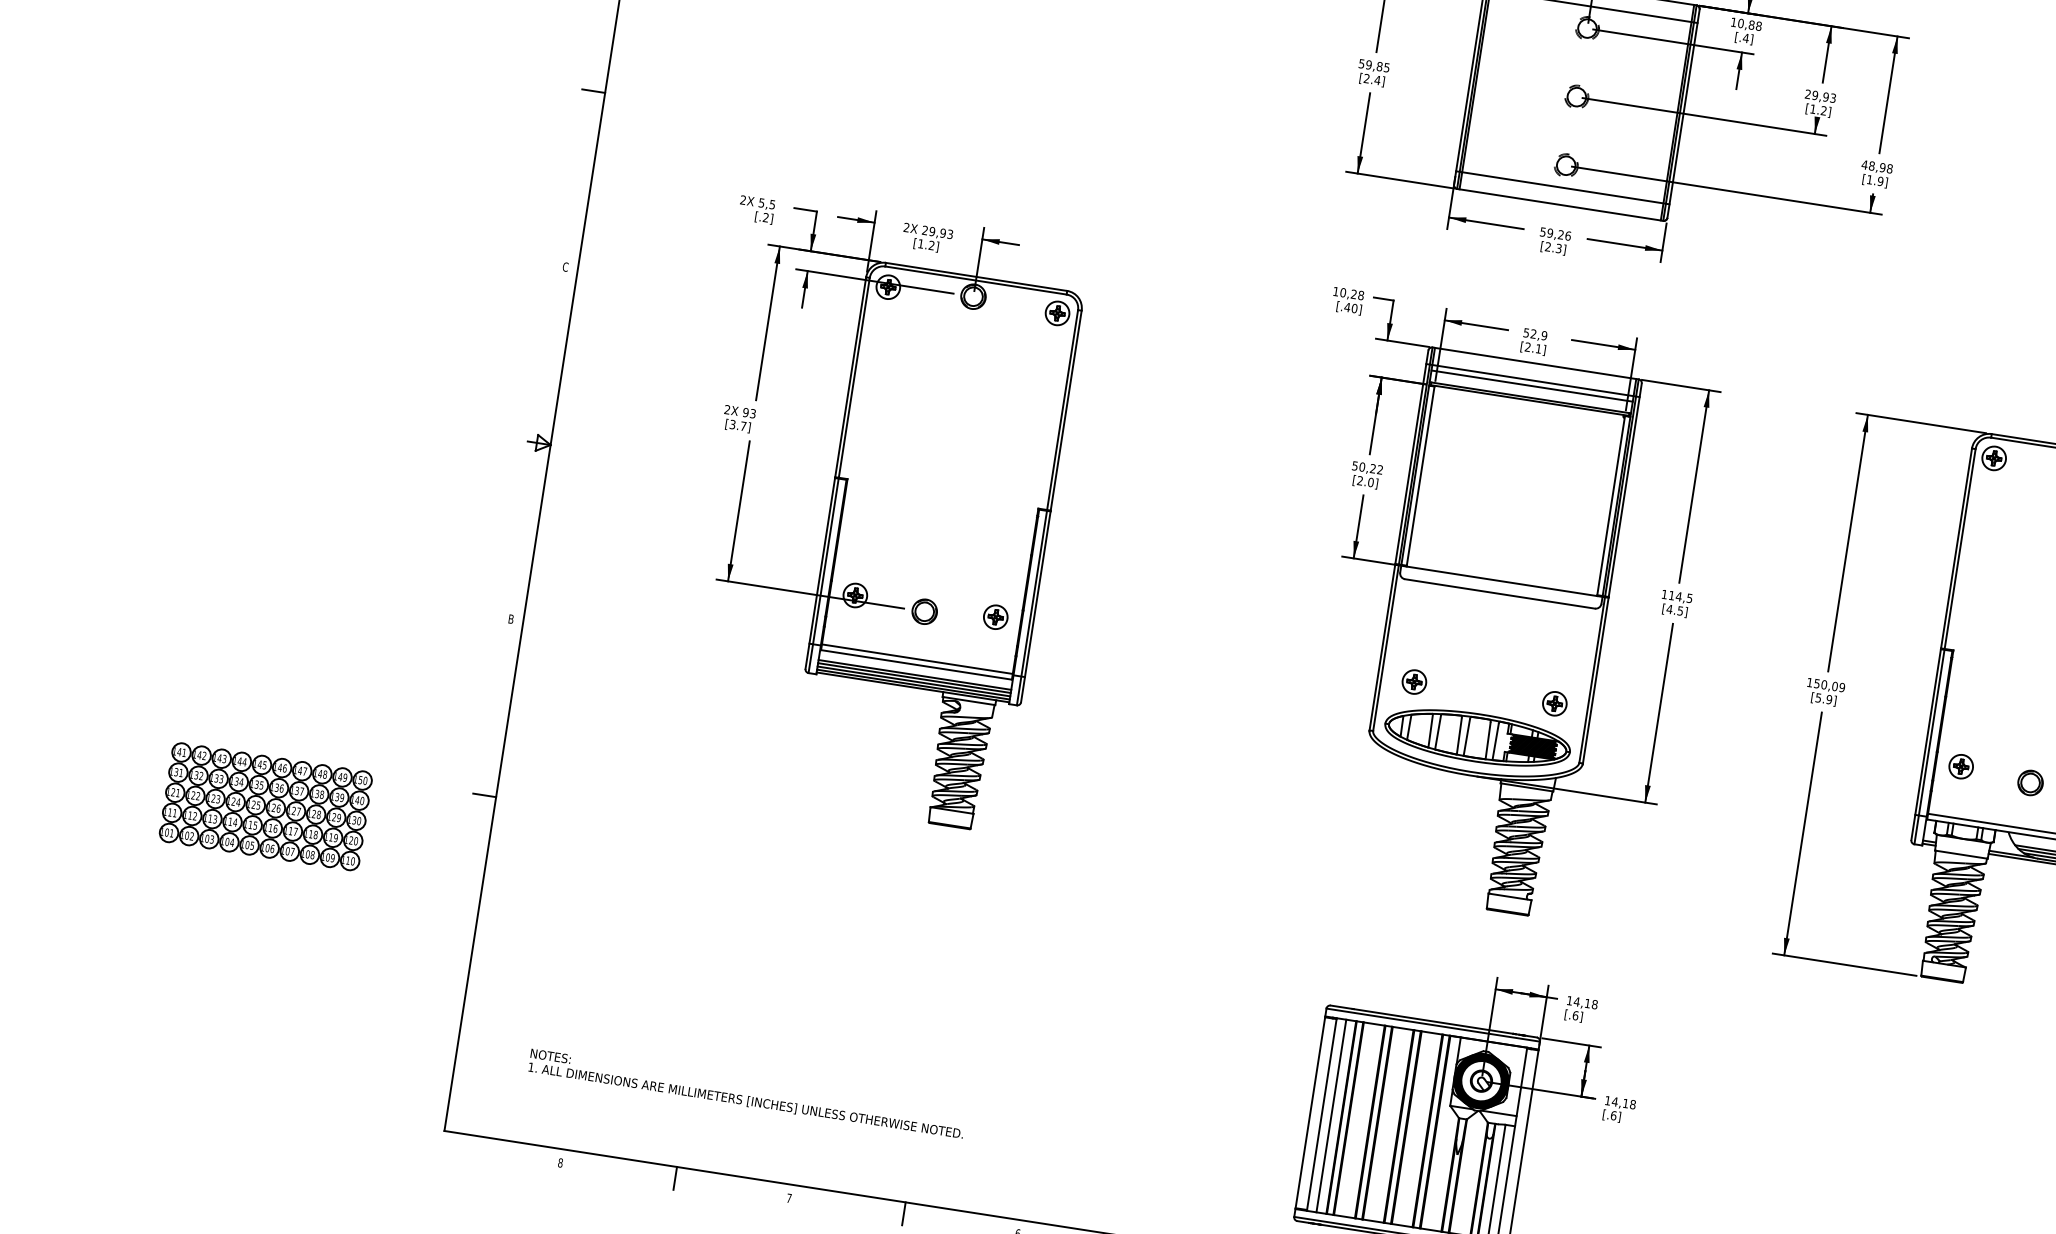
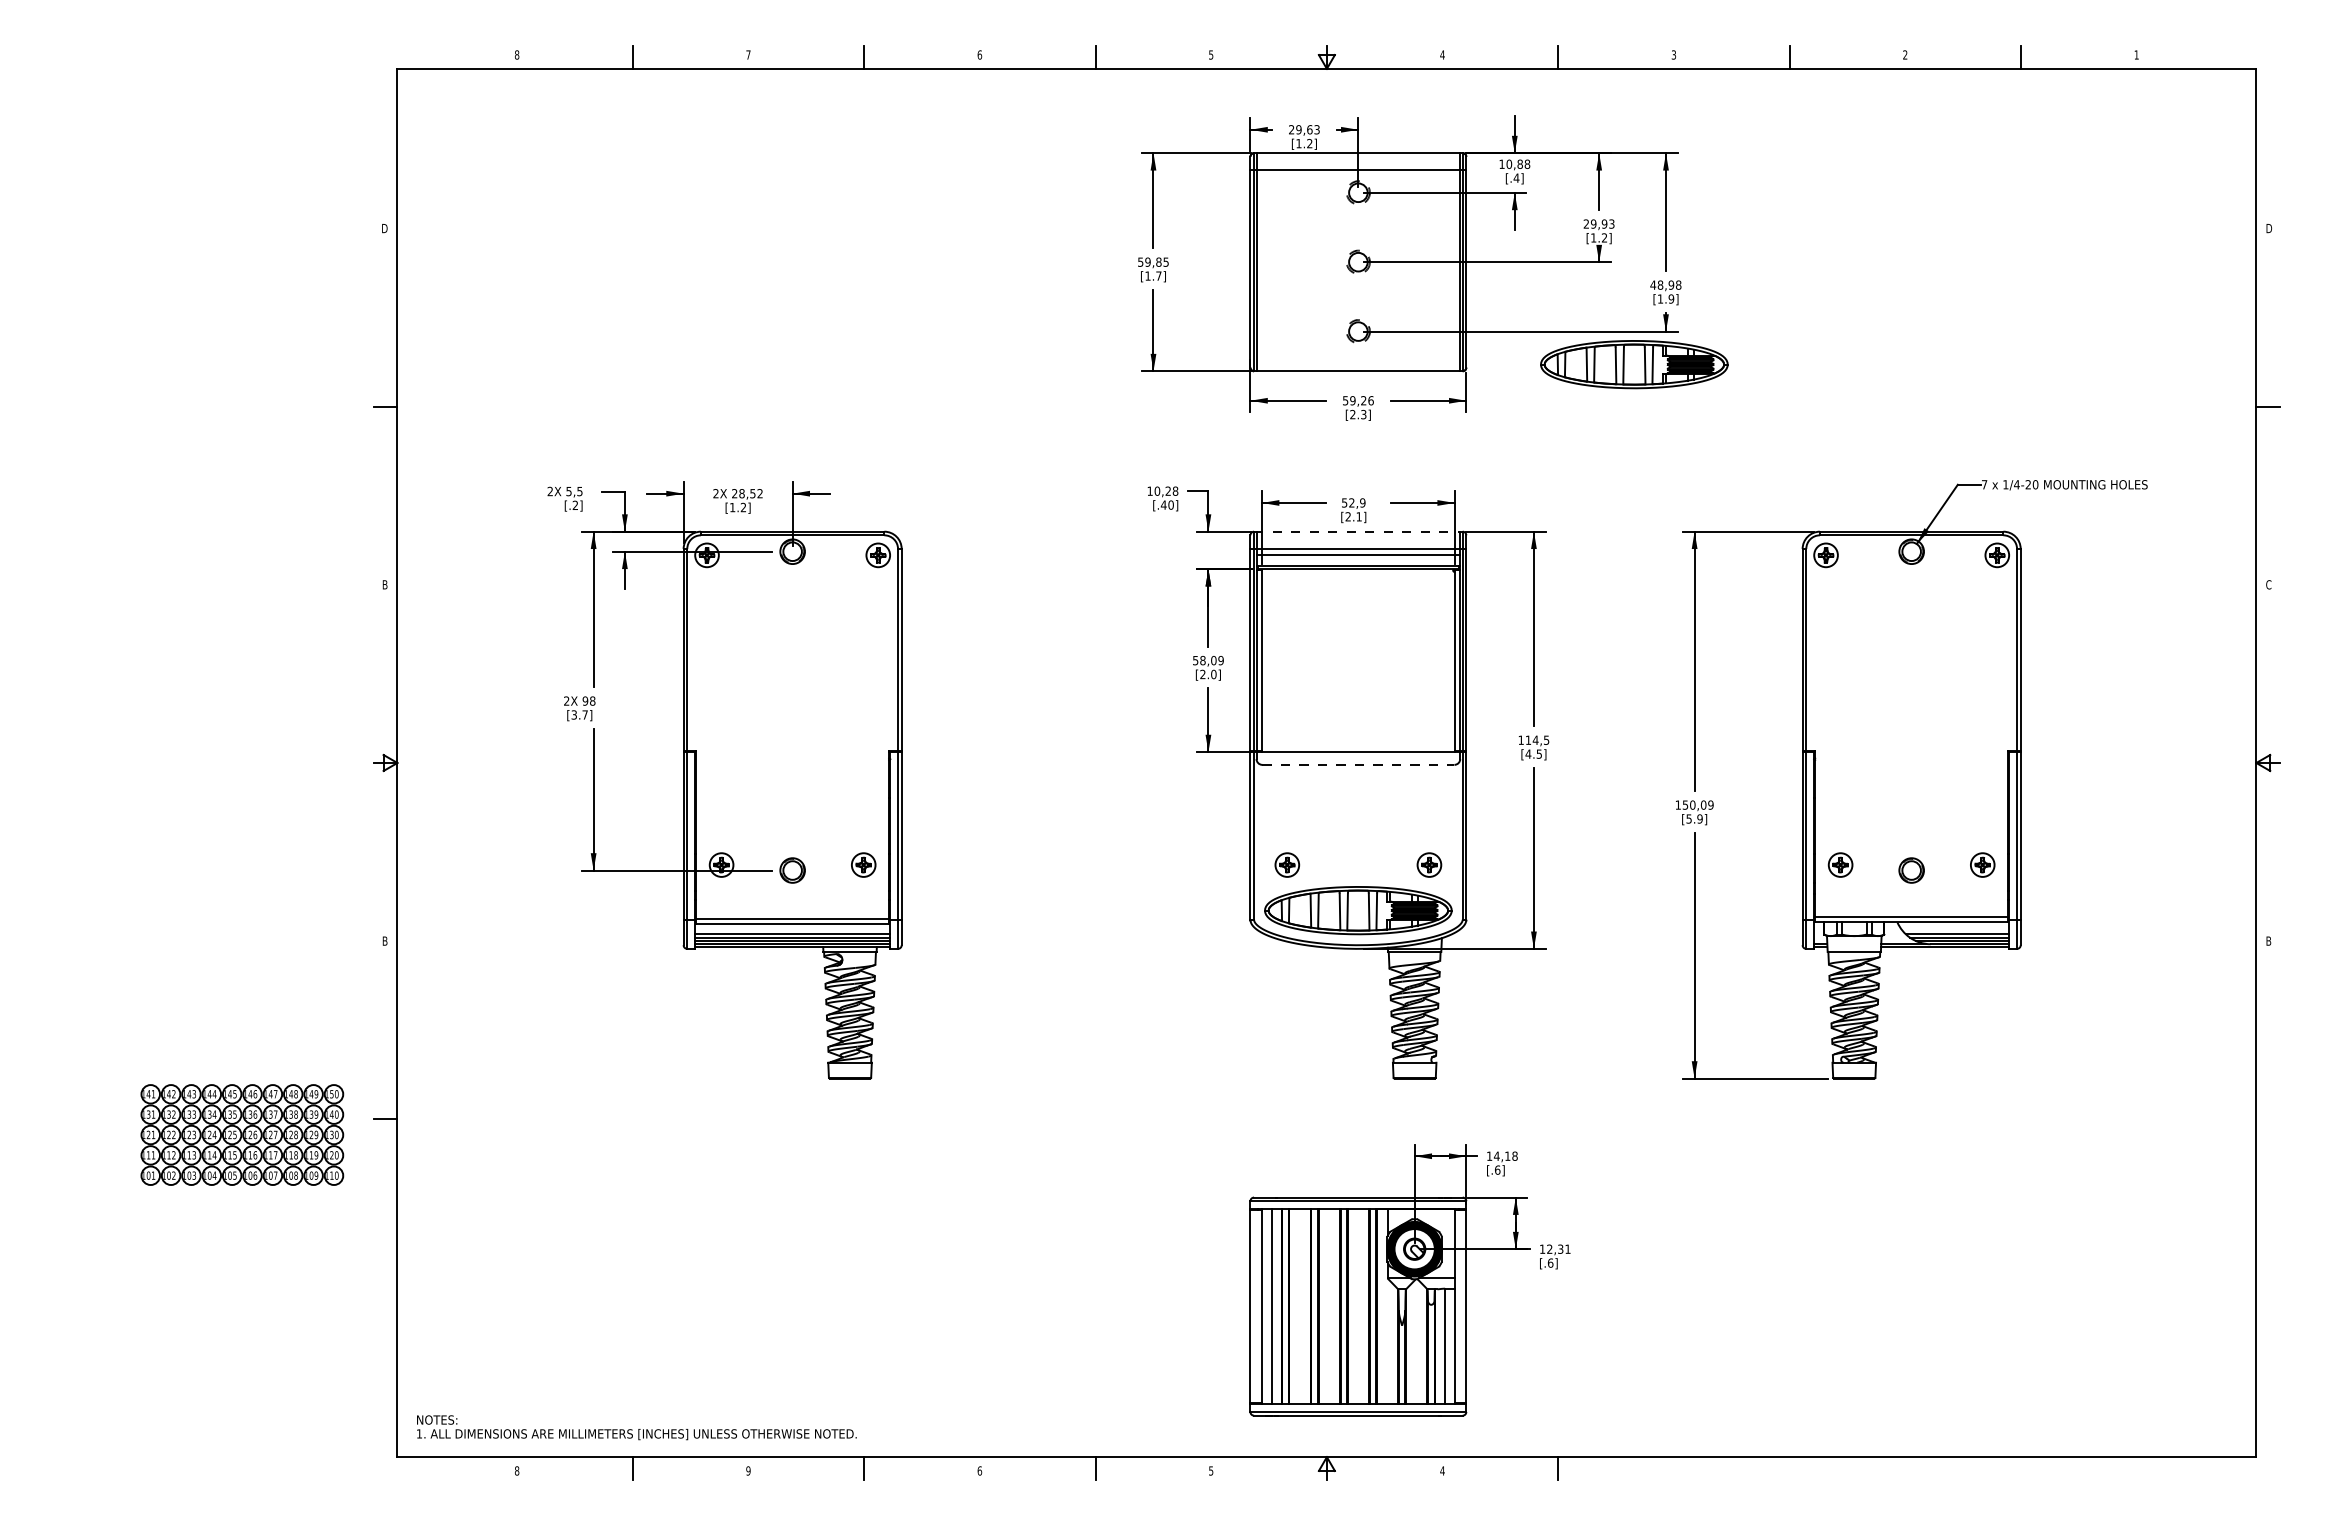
text: (1372, 78) -> (1153, 275), [2.4] -> [1.7]
line: (1563, 187) -> (1358, 353), removed
text: (940, 232) -> (750, 493), 29,93 -> 28,52
part: (1834, 240) -> (1634, 364), added
text: (565, 266) -> (384, 584), C -> B
line: (1535, 363) -> (1358, 531), solid -> dashed
text: (752, 413) -> (592, 700), 93 -> 98
text: (1370, 468) -> (1211, 660), 50,22 -> 58,09
line: (1500, 593) -> (1358, 764), solid -> dashed
part: (266, 806) -> (242, 1134), moved
text: (746, 1094) -> (636, 1427), moved
text: (1623, 1102) -> (1558, 1248), 14,18 -> 12,31
text: (789, 1197) -> (748, 1470), 7 -> 9

